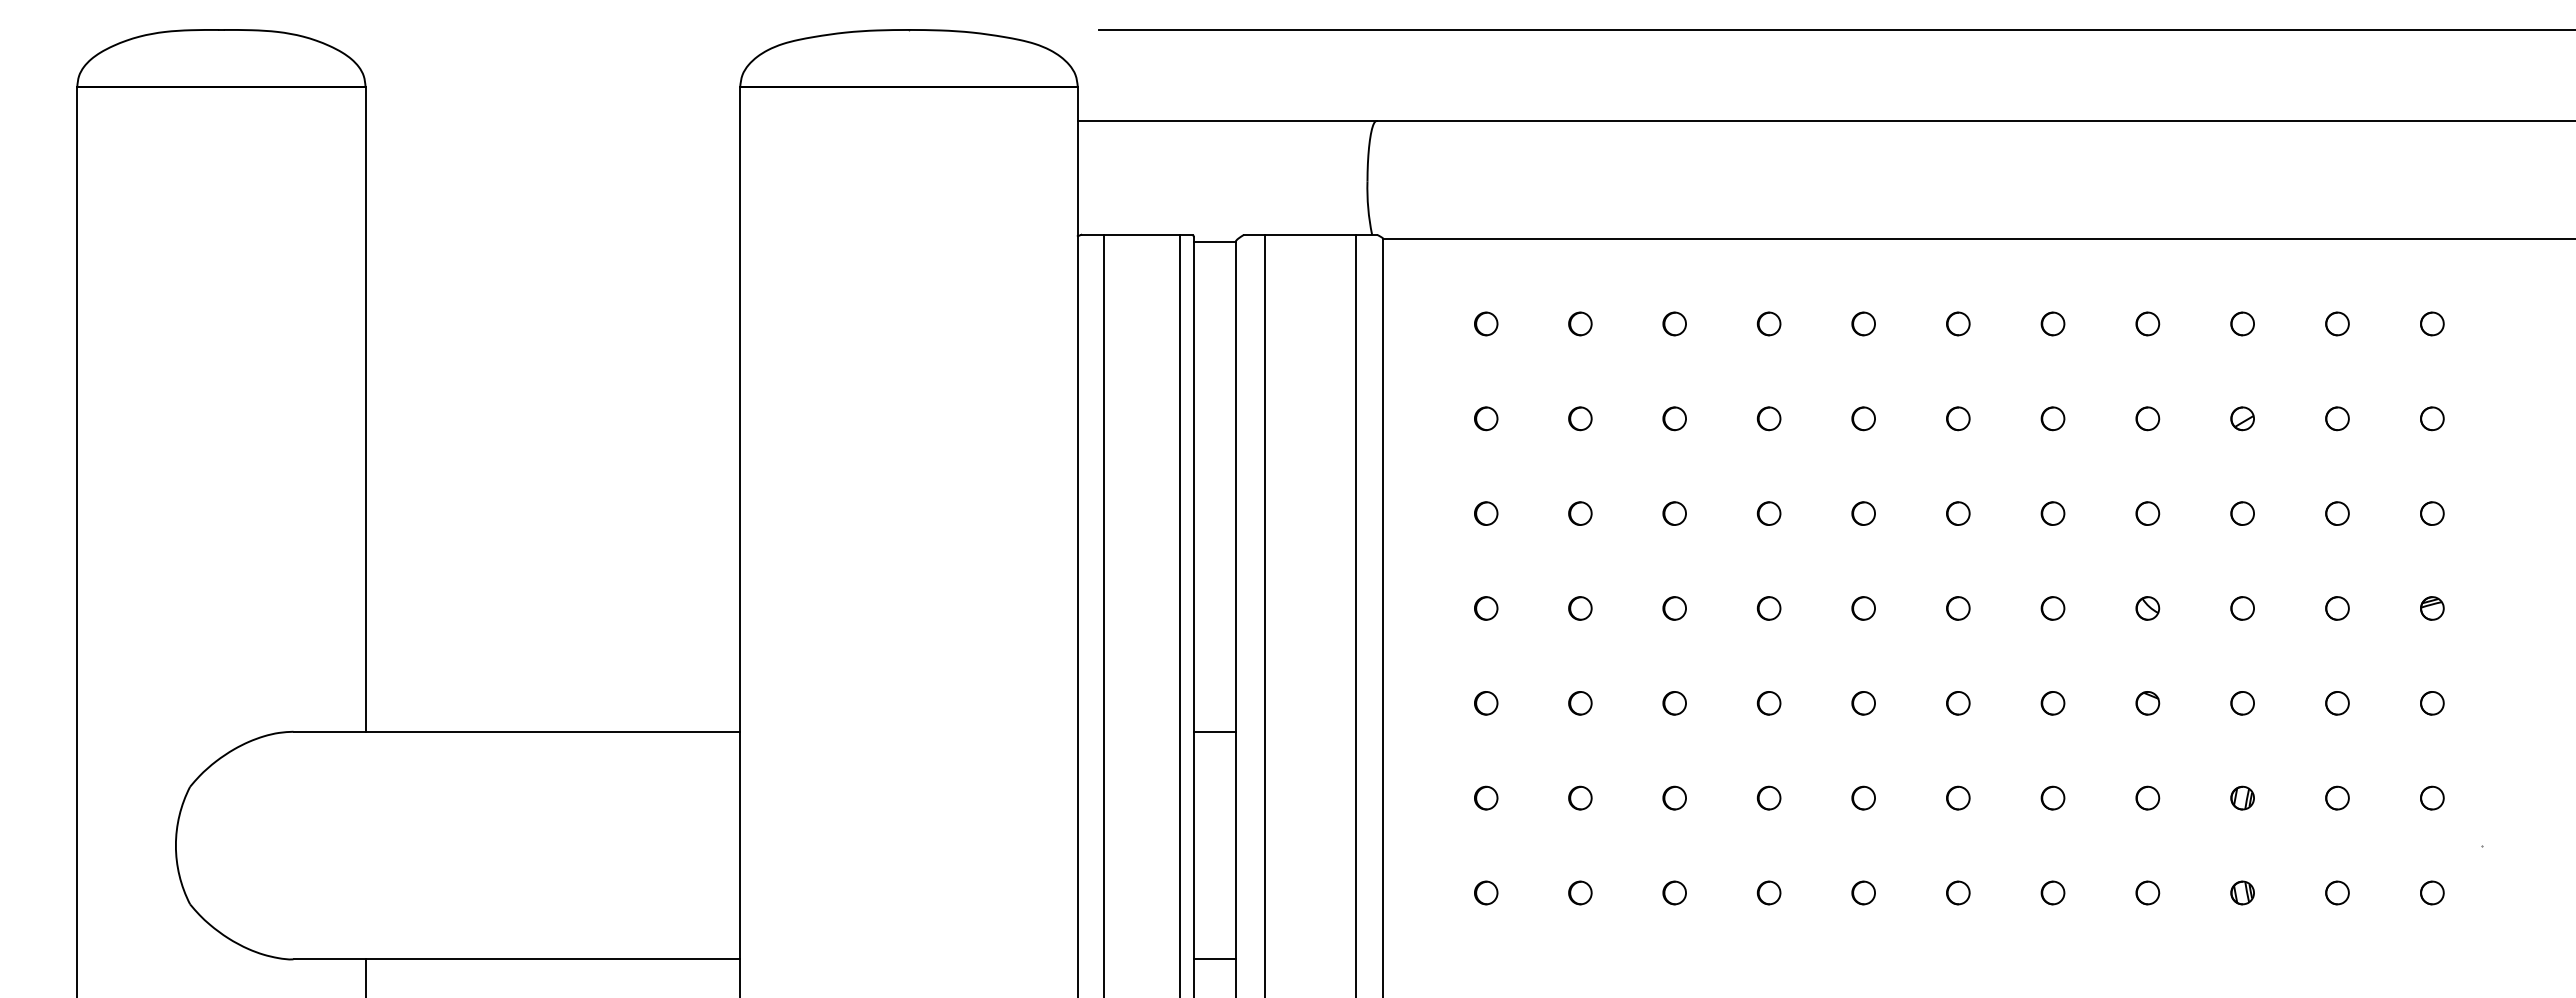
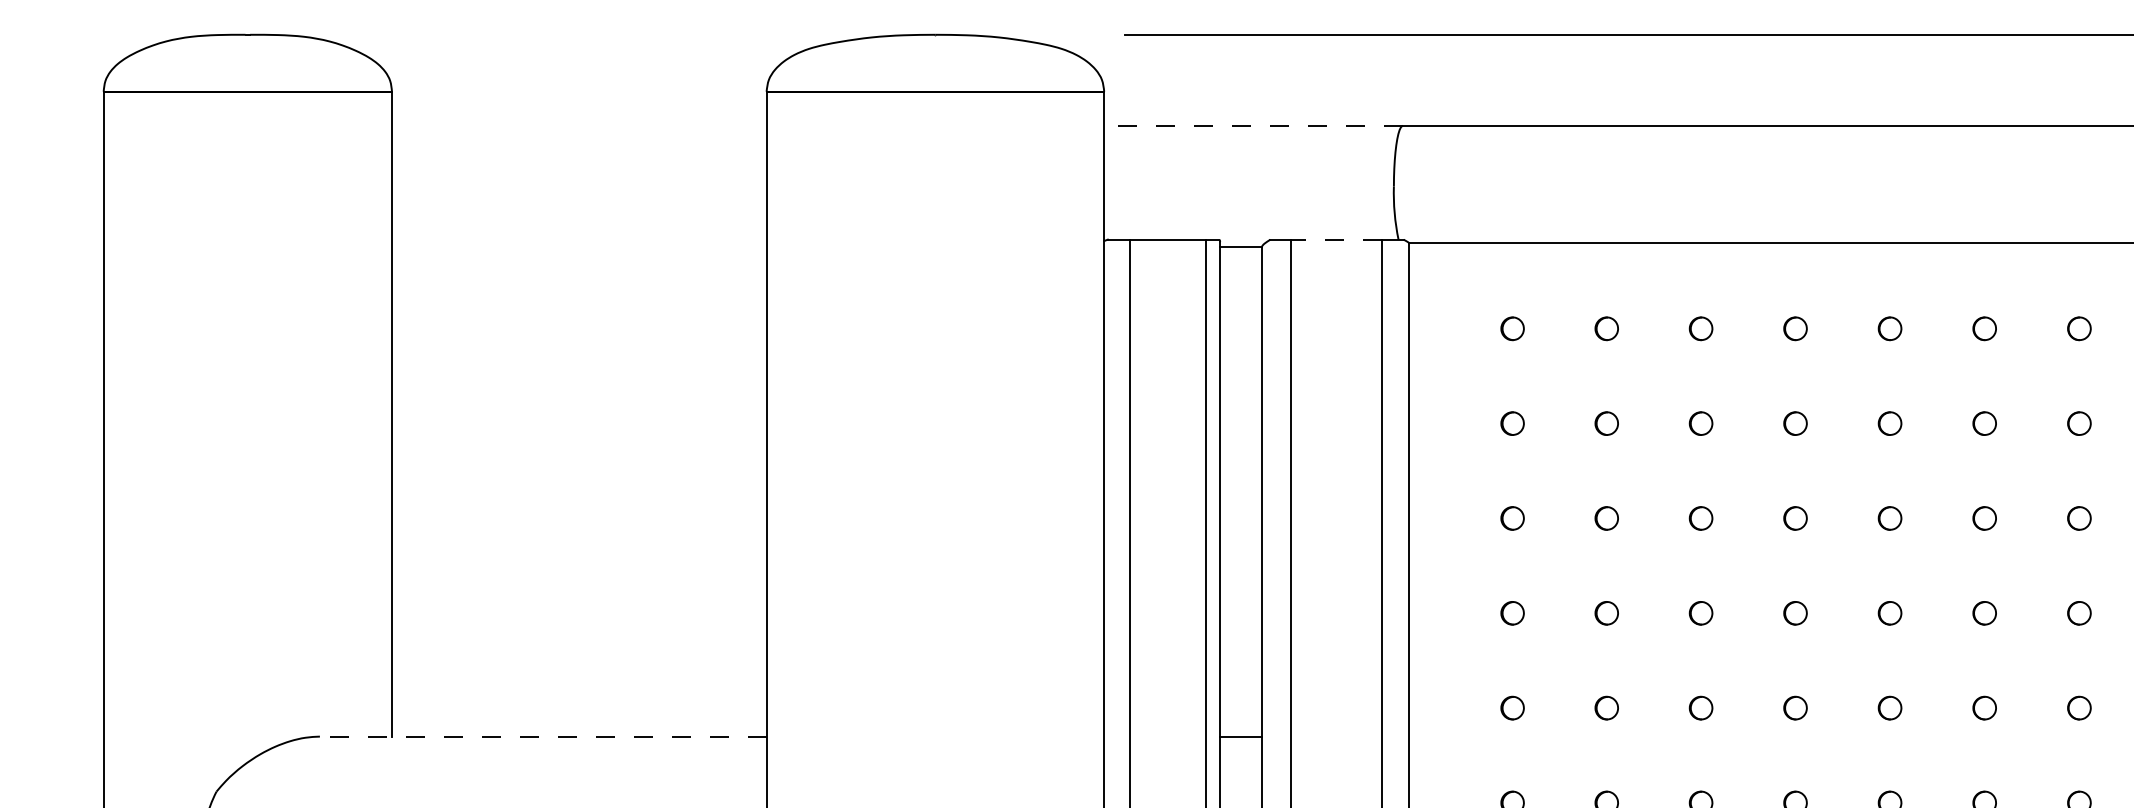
line: (1226, 121) -> (1252, 126), solid -> dashed
line: (1309, 234) -> (1335, 239), solid -> dashed
line: (516, 731) -> (542, 736), solid -> dashed

